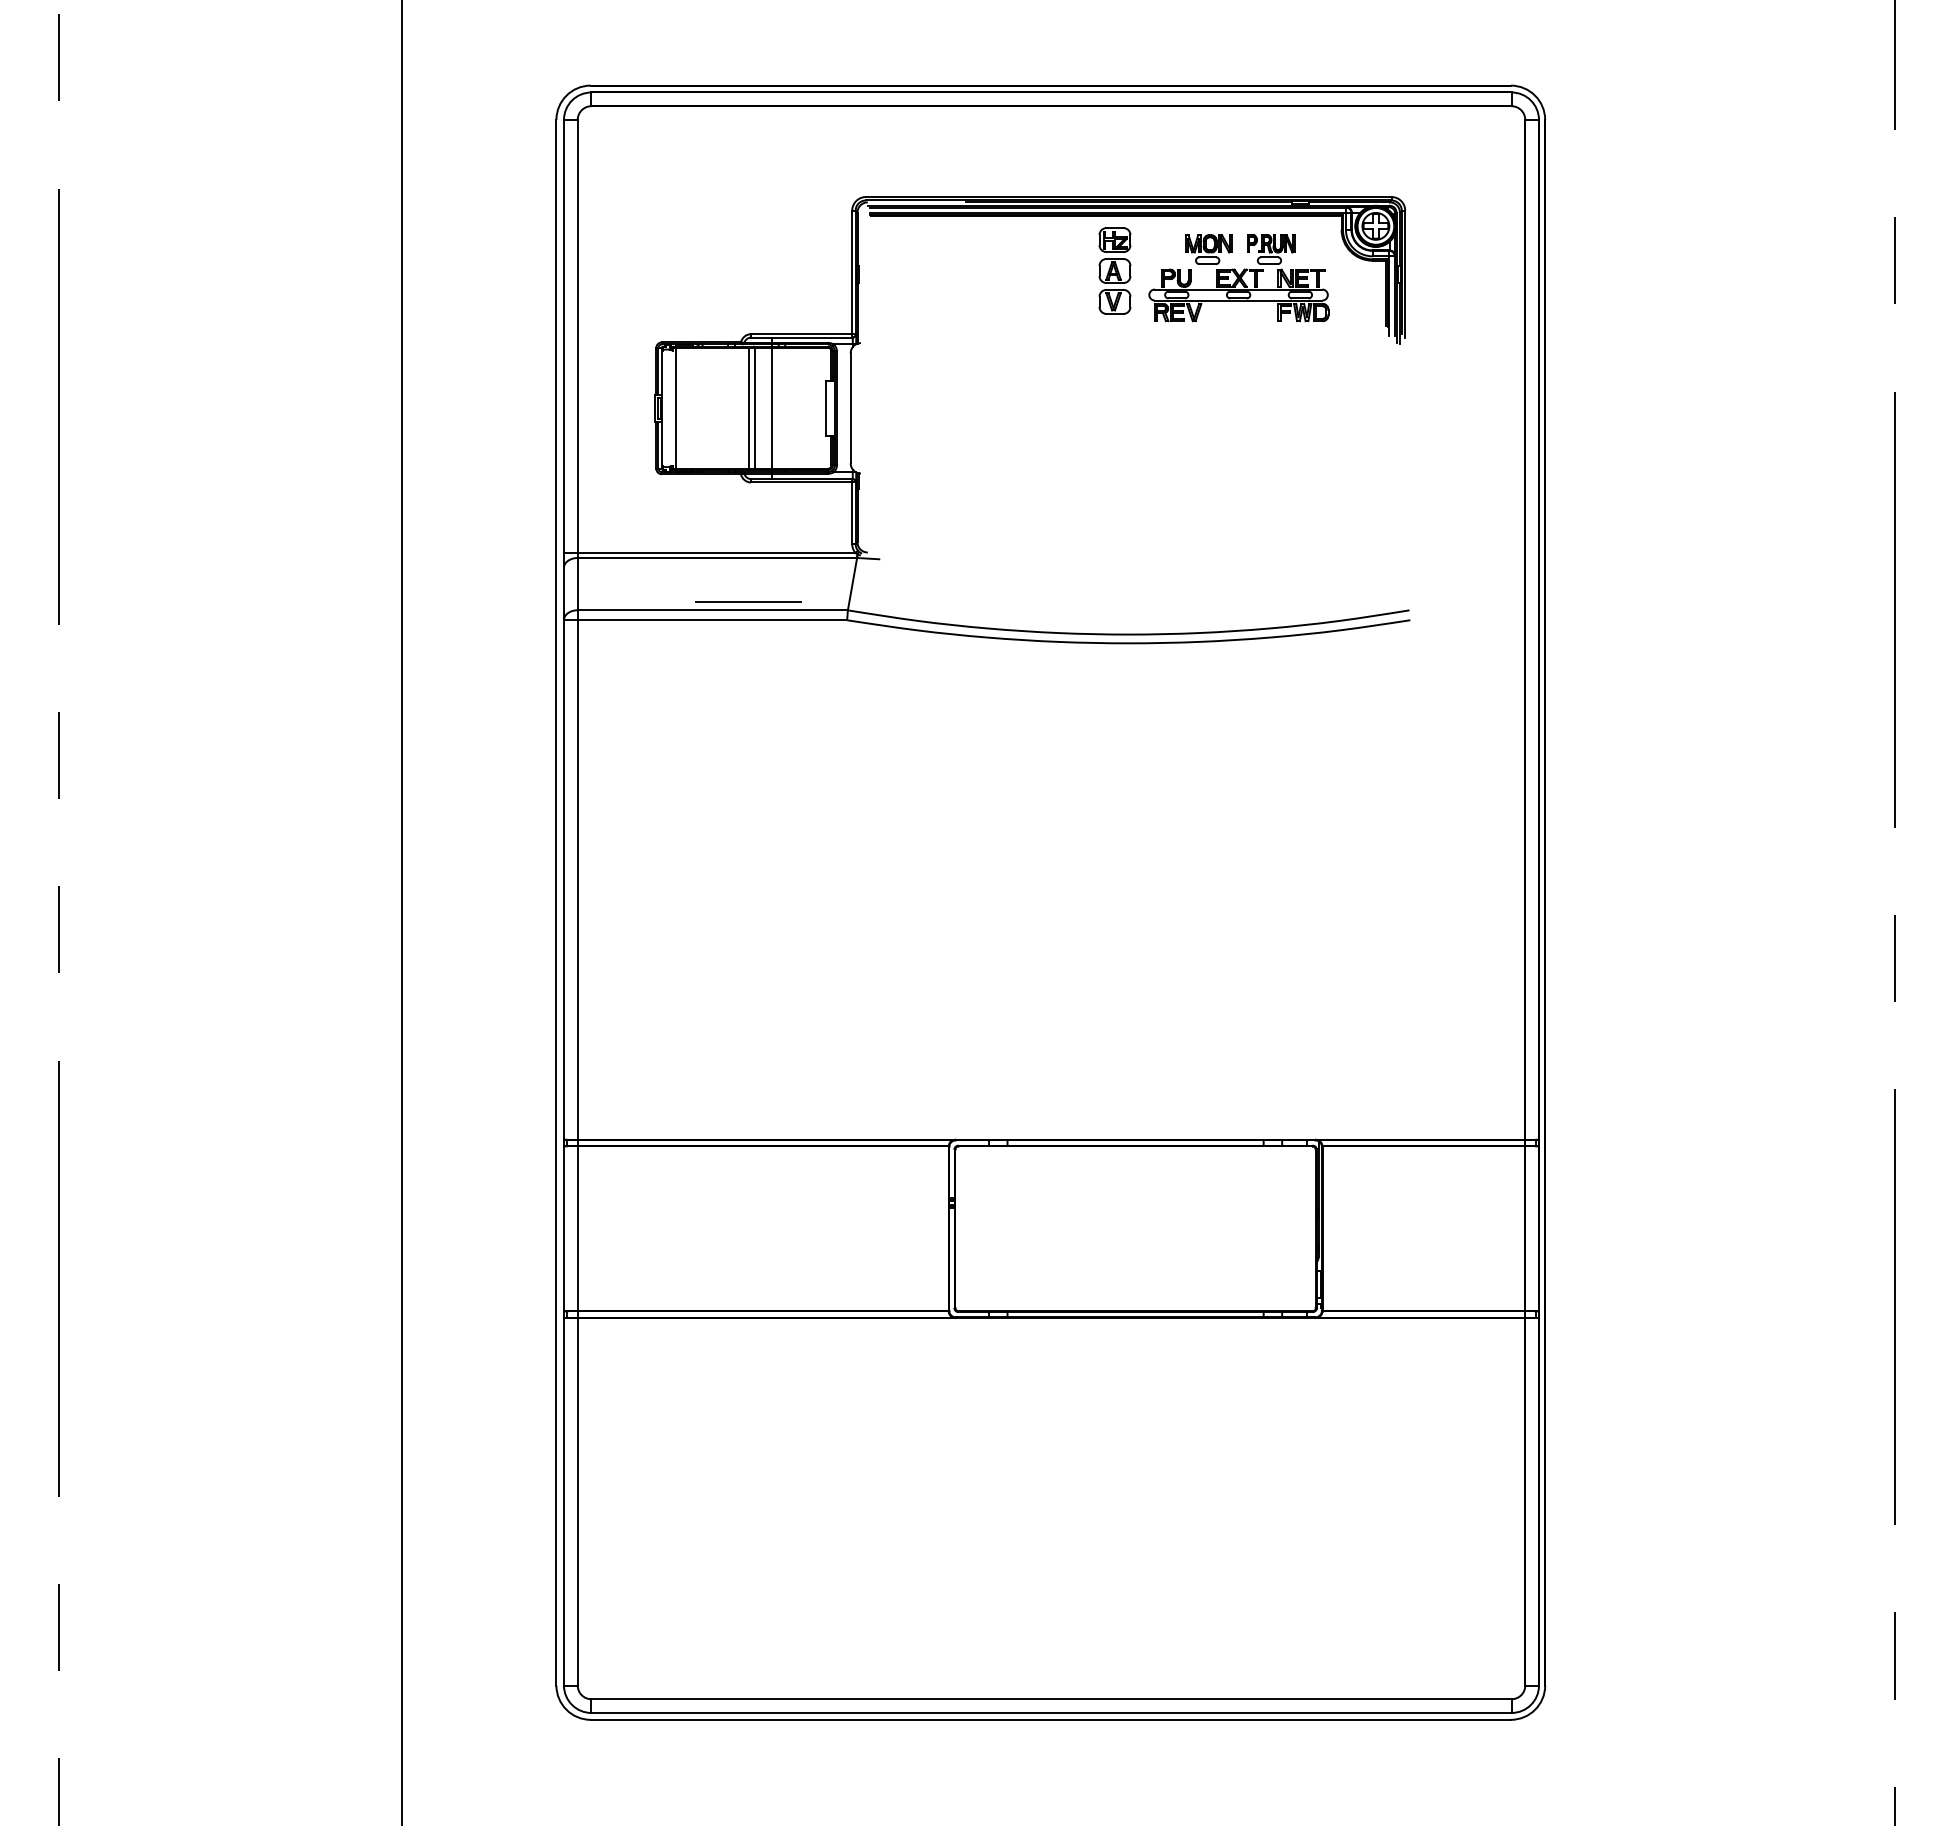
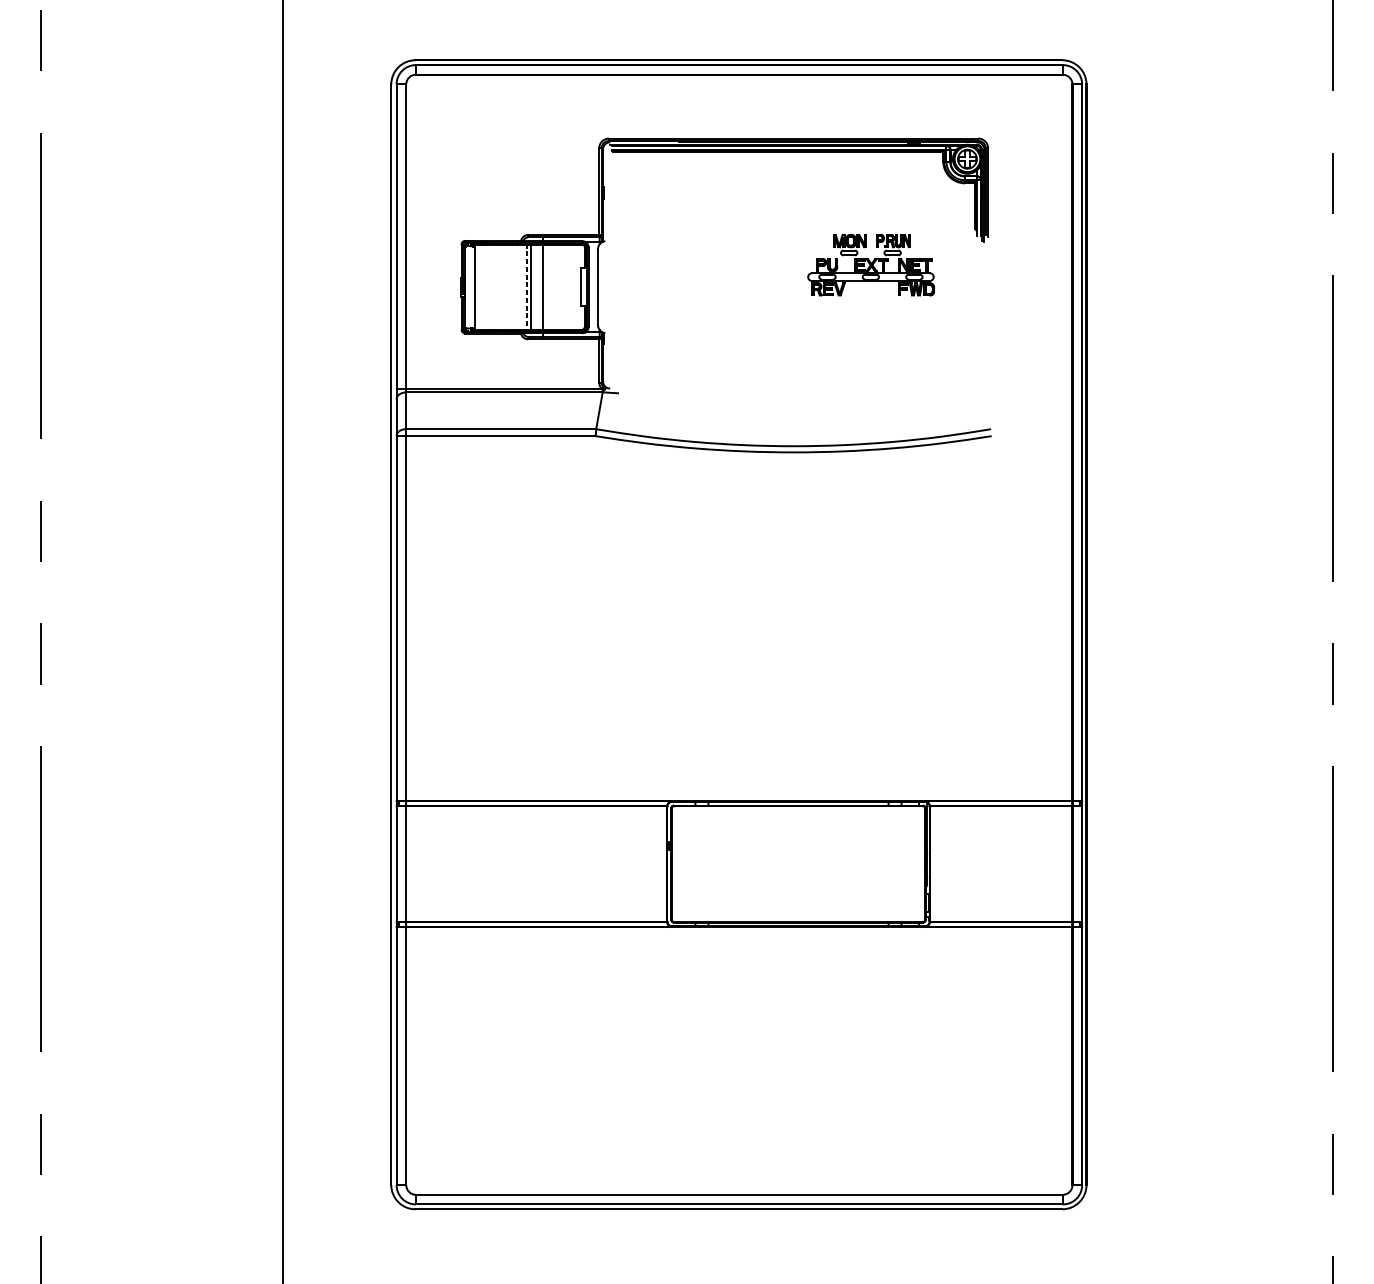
part: (1114, 270) -> (783, 190), removed
part: (1238, 278) -> (870, 265), moved
line: (749, 408) -> (527, 287), solid -> dashed
line: (748, 601) -> (526, 422), removed

